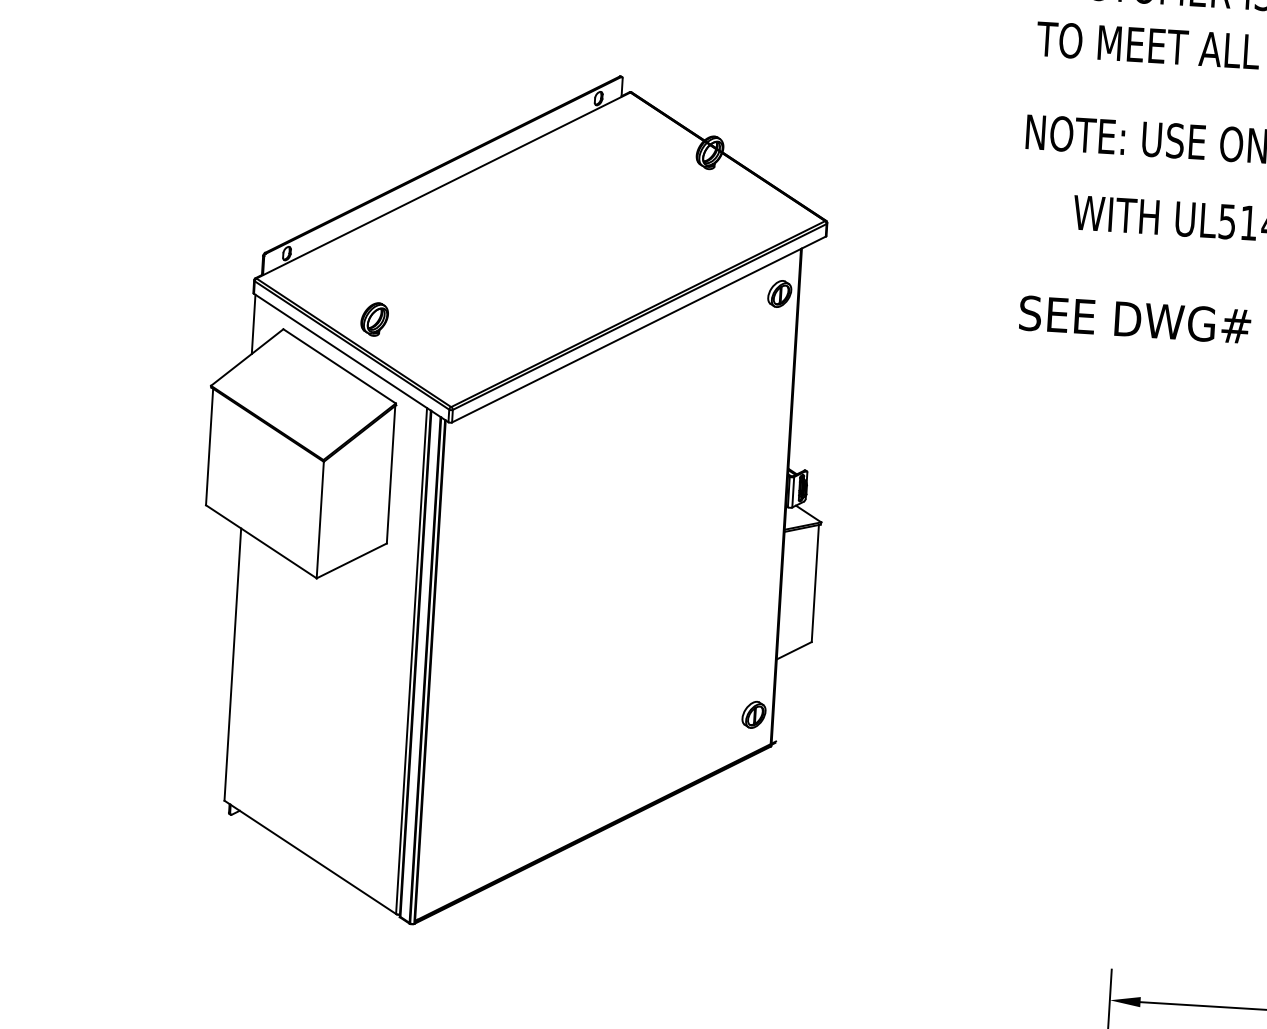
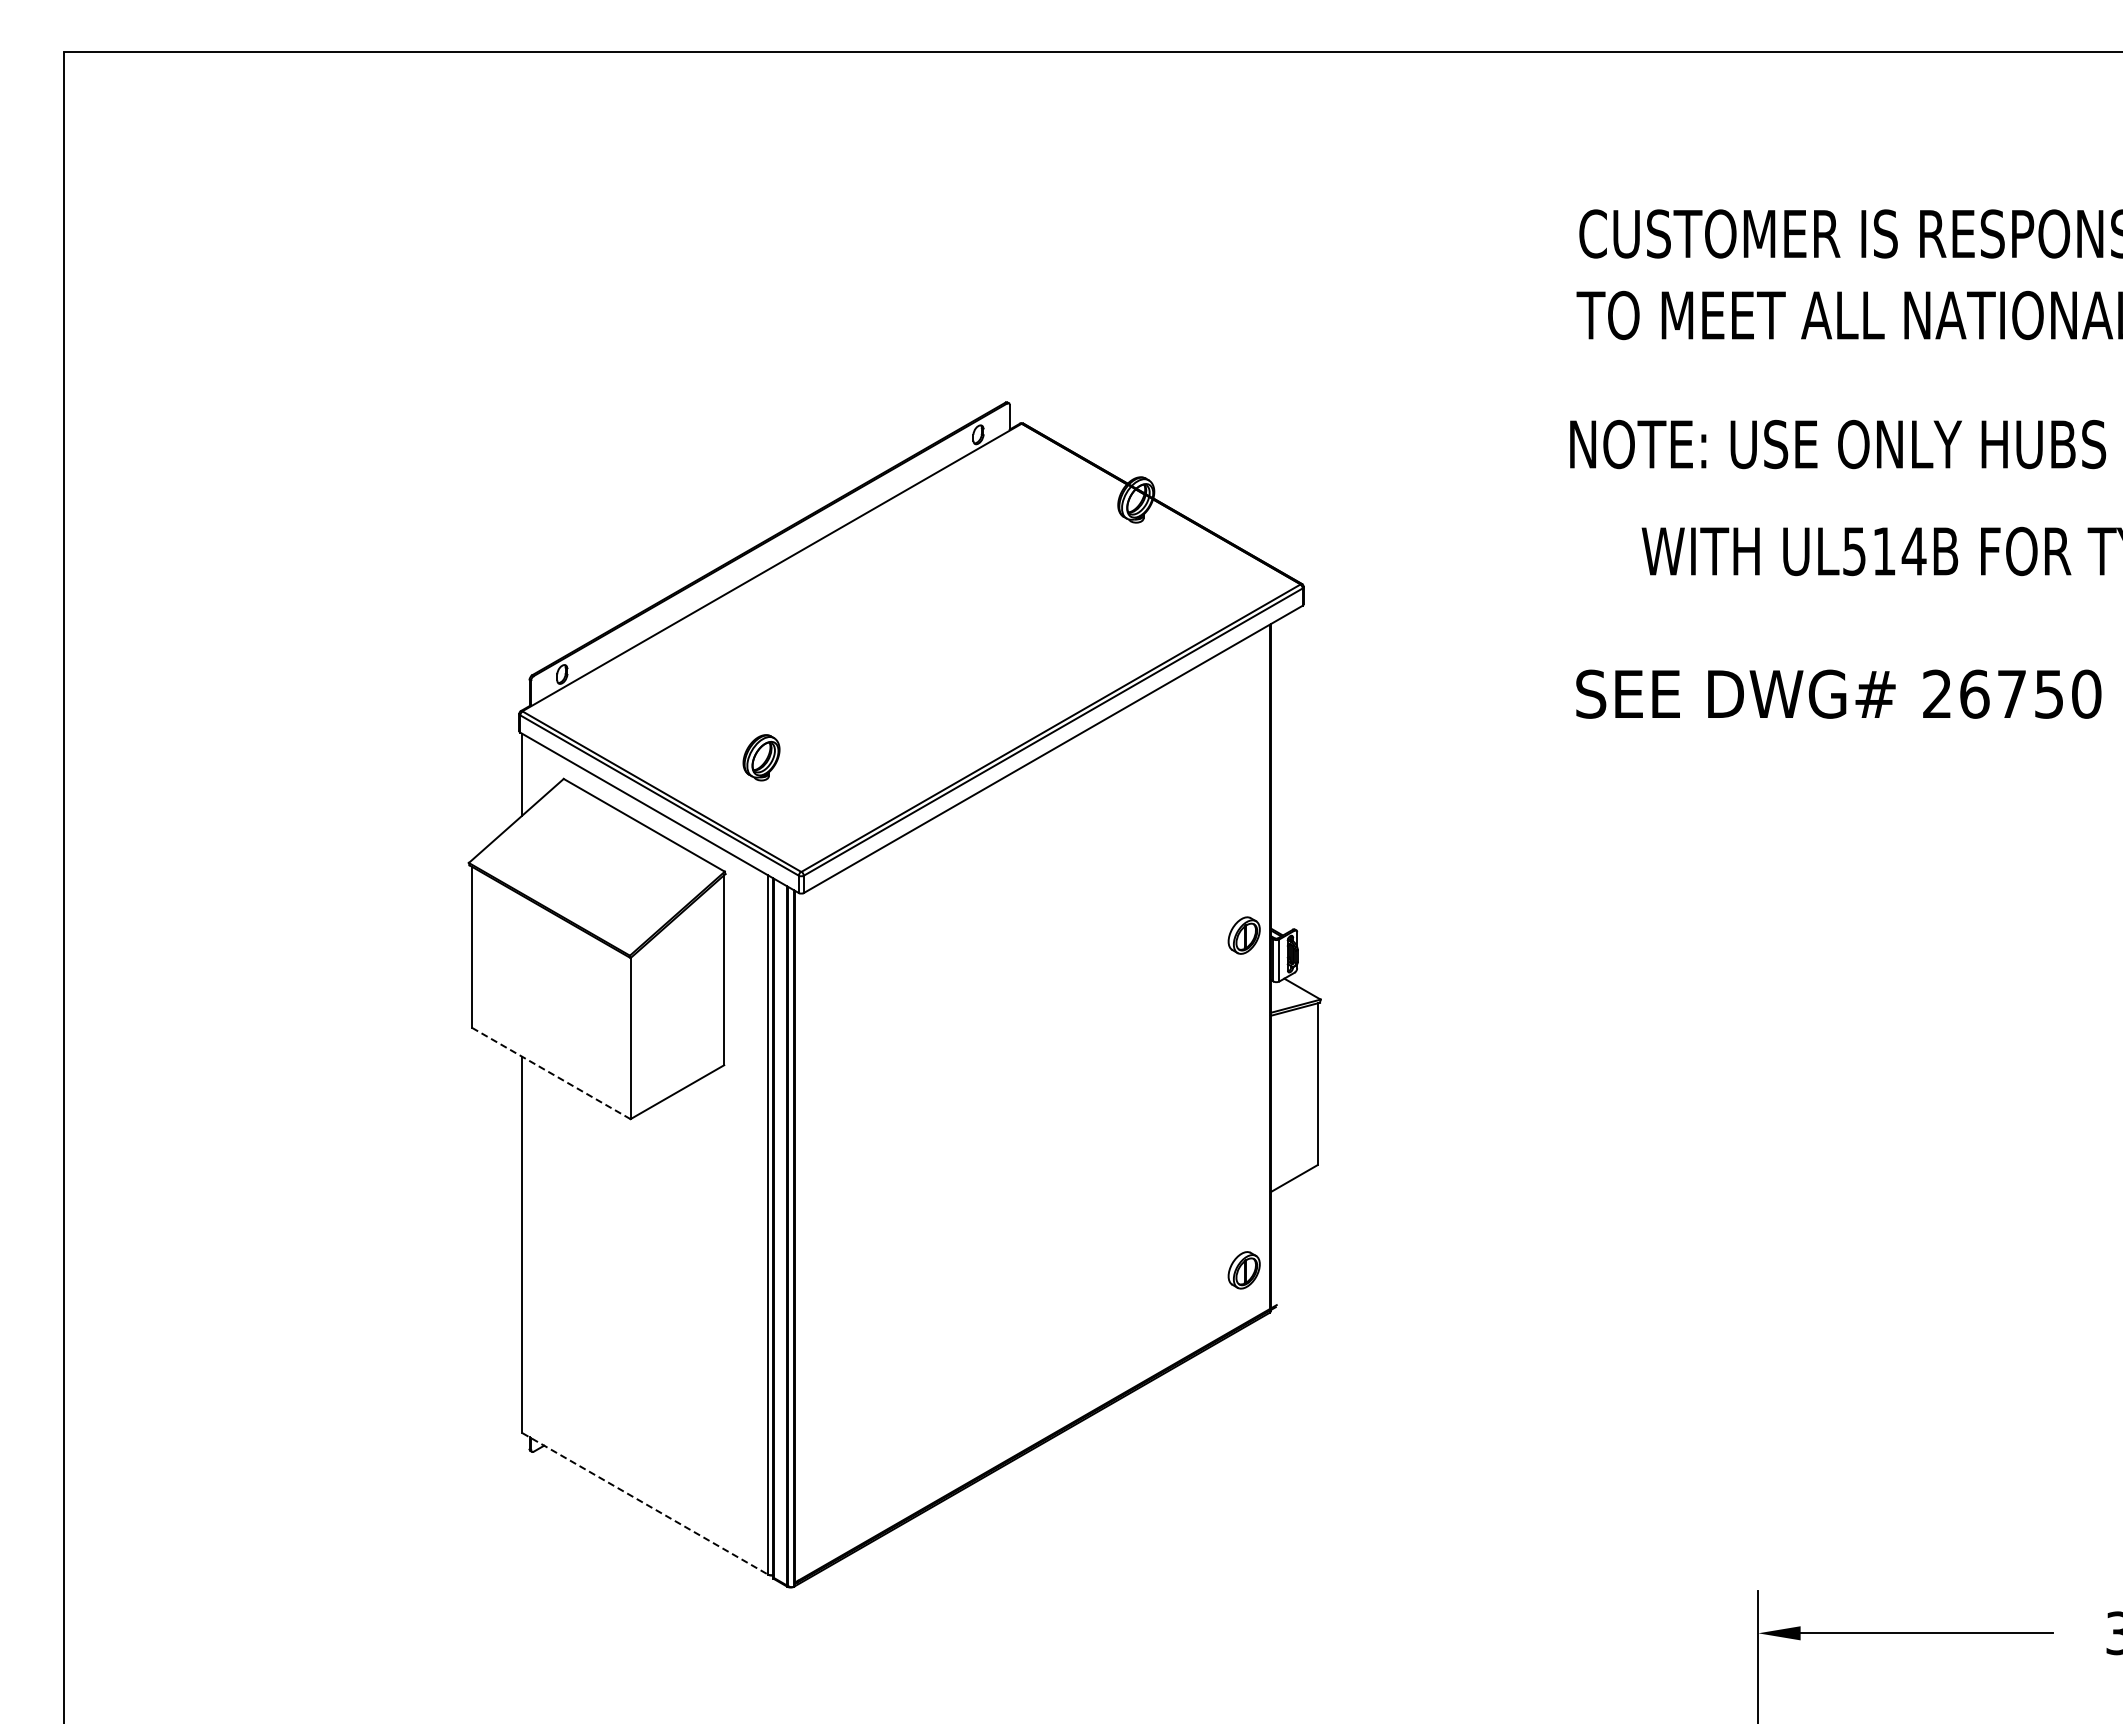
part: (779, 293) -> (1243, 935), moved
part: (374, 319) -> (761, 757), moved
line: (261, 541) -> (551, 1073), solid -> dashed
line: (310, 857) -> (645, 1503), solid -> dashed

